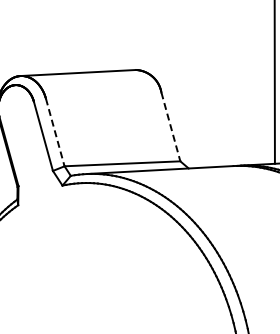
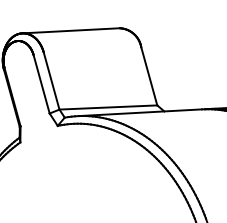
line: (170, 126) -> (148, 75), dashed -> solid
line: (55, 132) -> (51, 81), dashed -> solid

